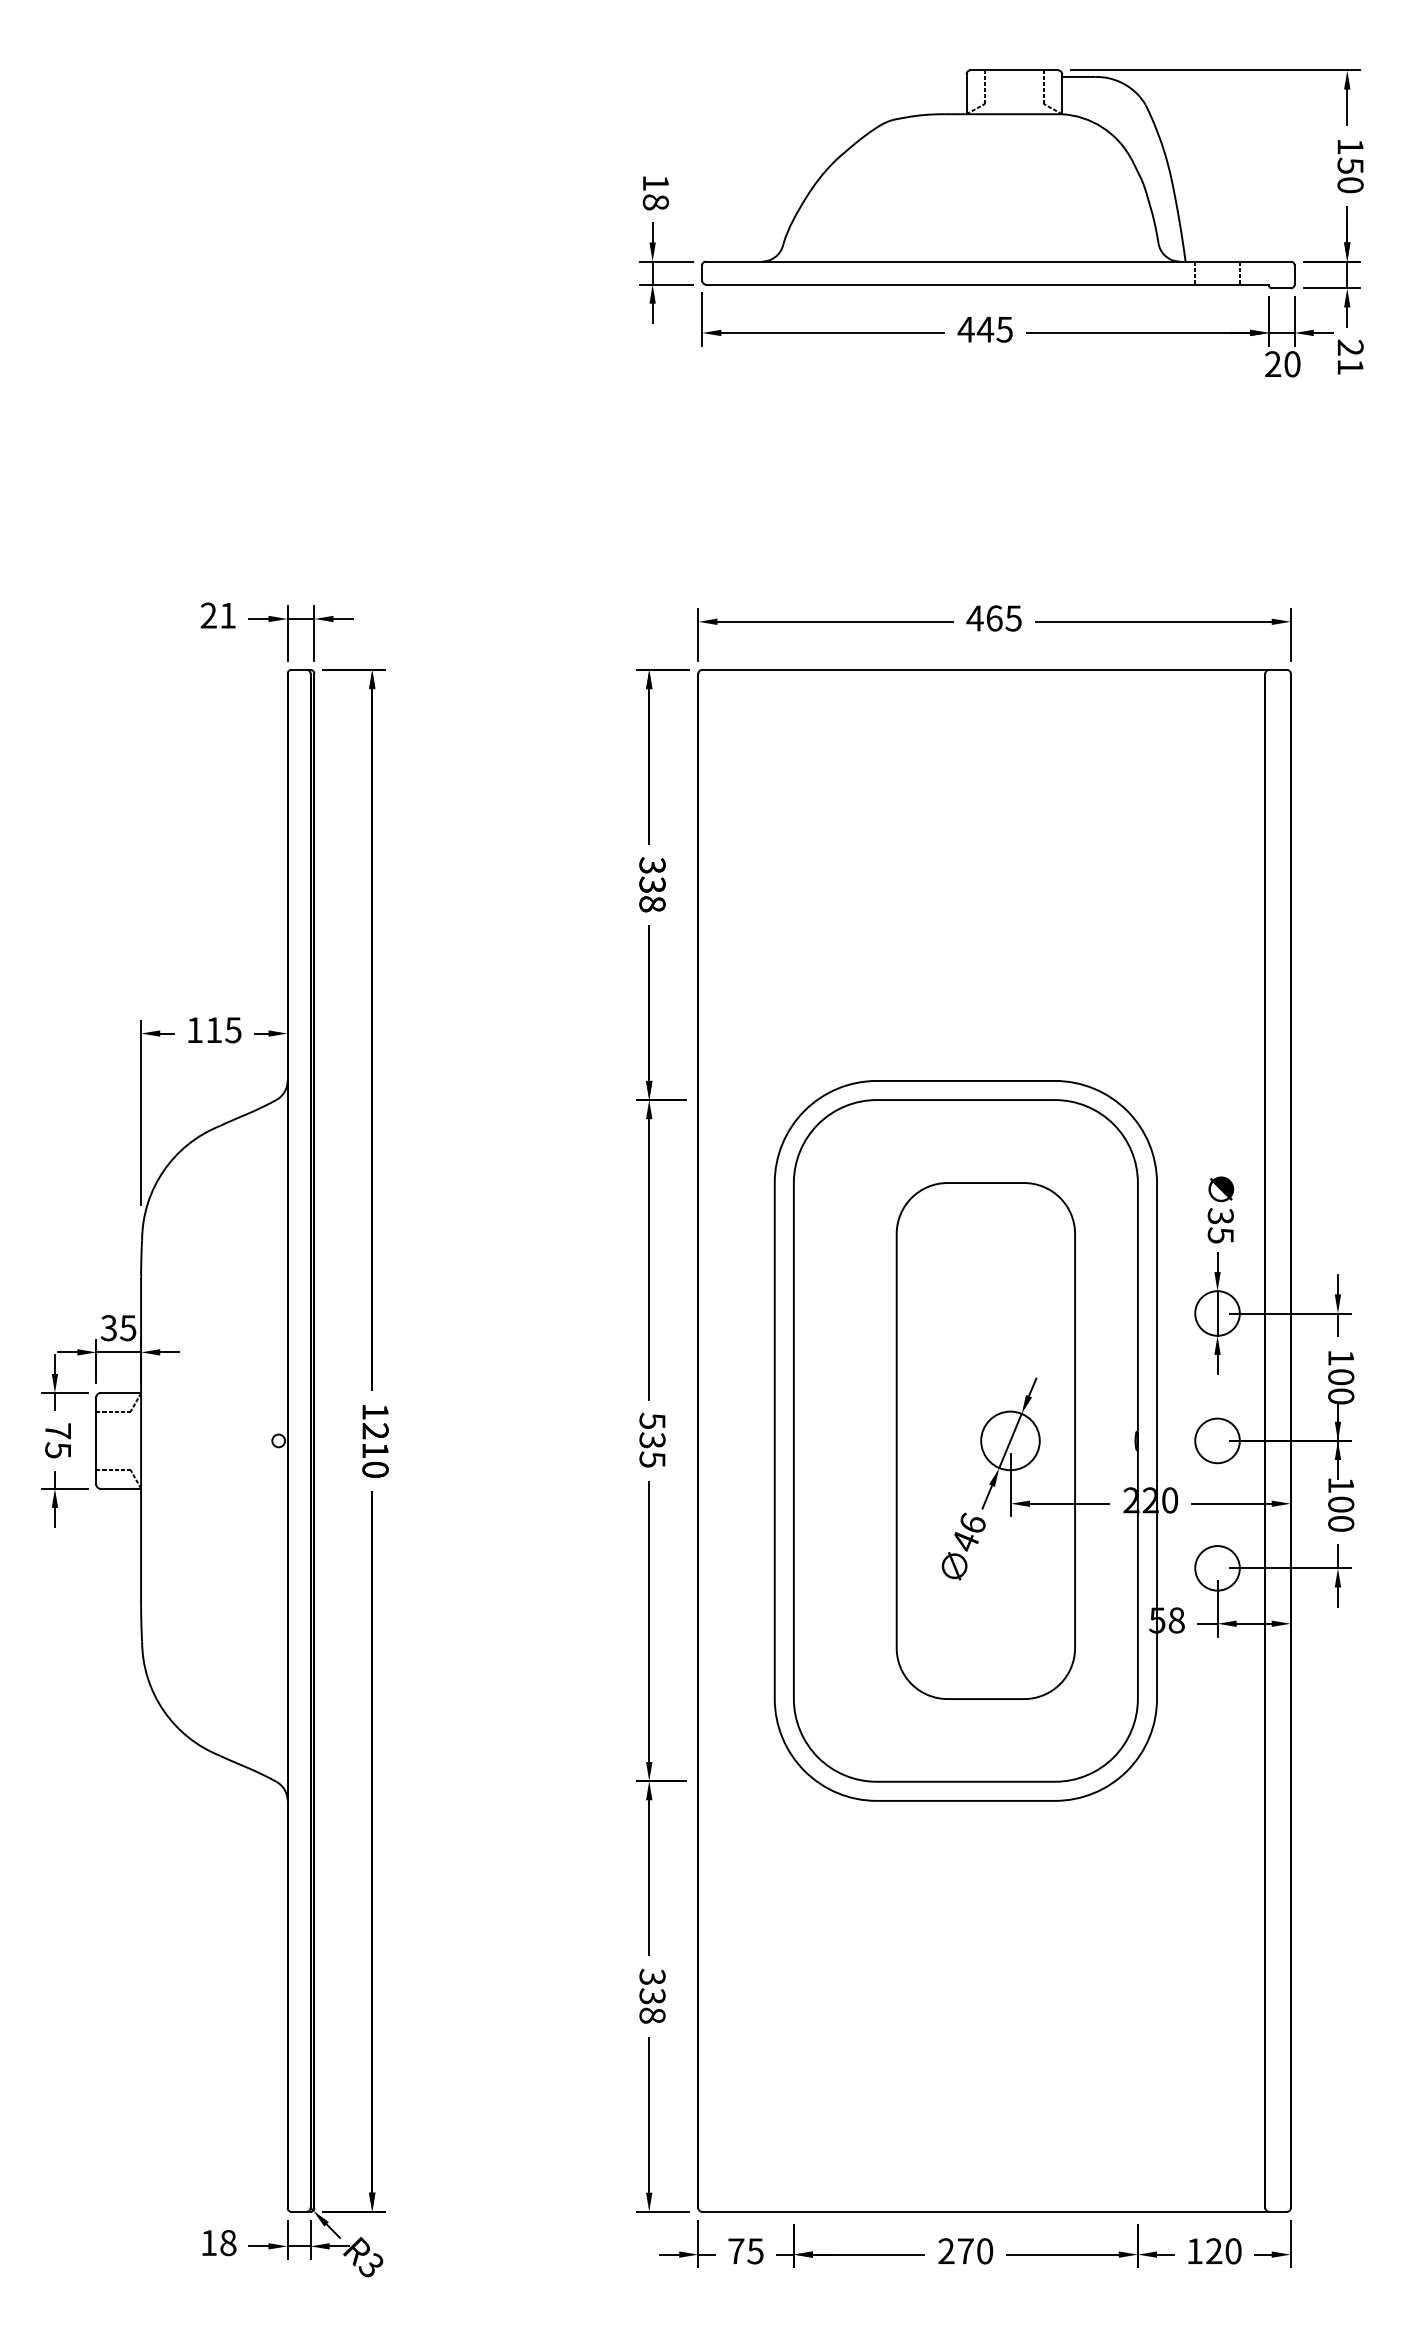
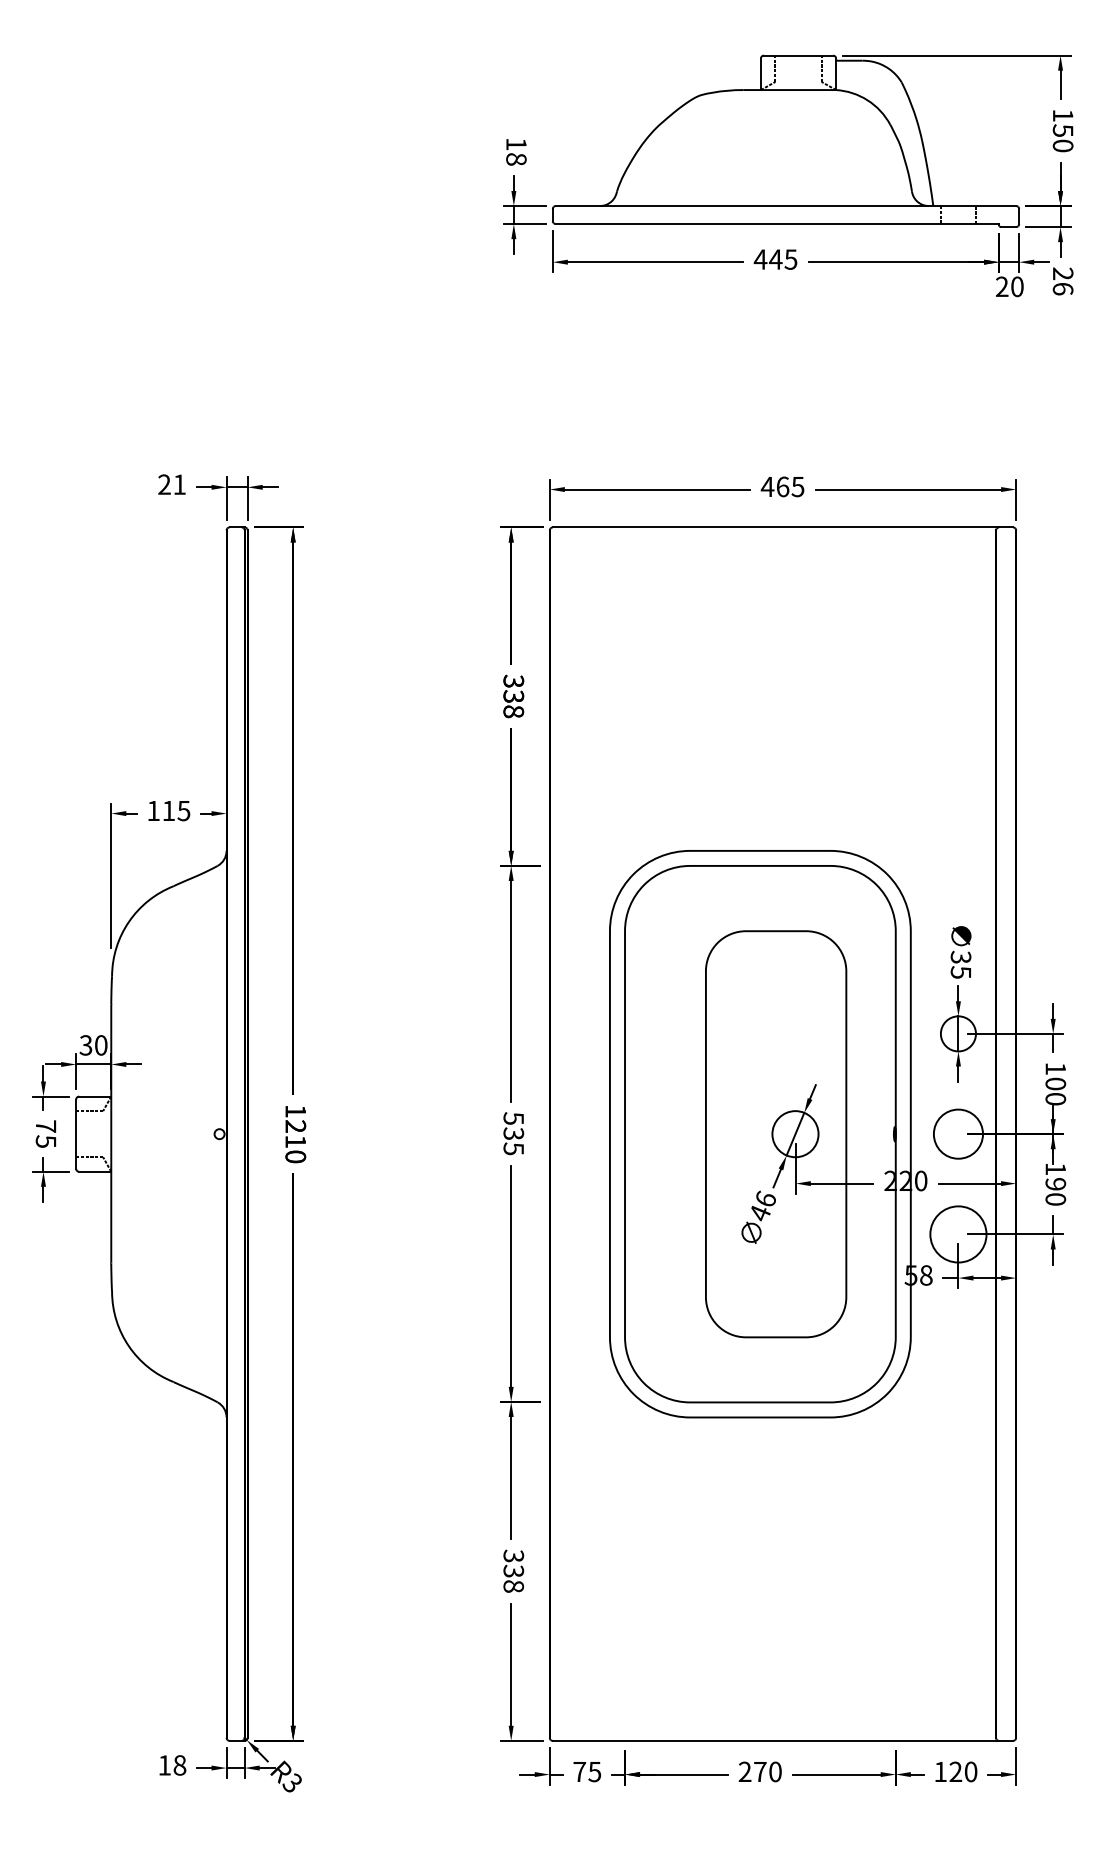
text: (1350, 367) -> (1063, 289), 21 -> 26
text: (128, 1328) -> (101, 1045), 35 -> 30
circle: (1217, 1440) -> (958, 1133), size x1.4
text: (1341, 1504) -> (1055, 1184), 100 -> 190
circle: (1217, 1568) -> (958, 1234), size x1.6

